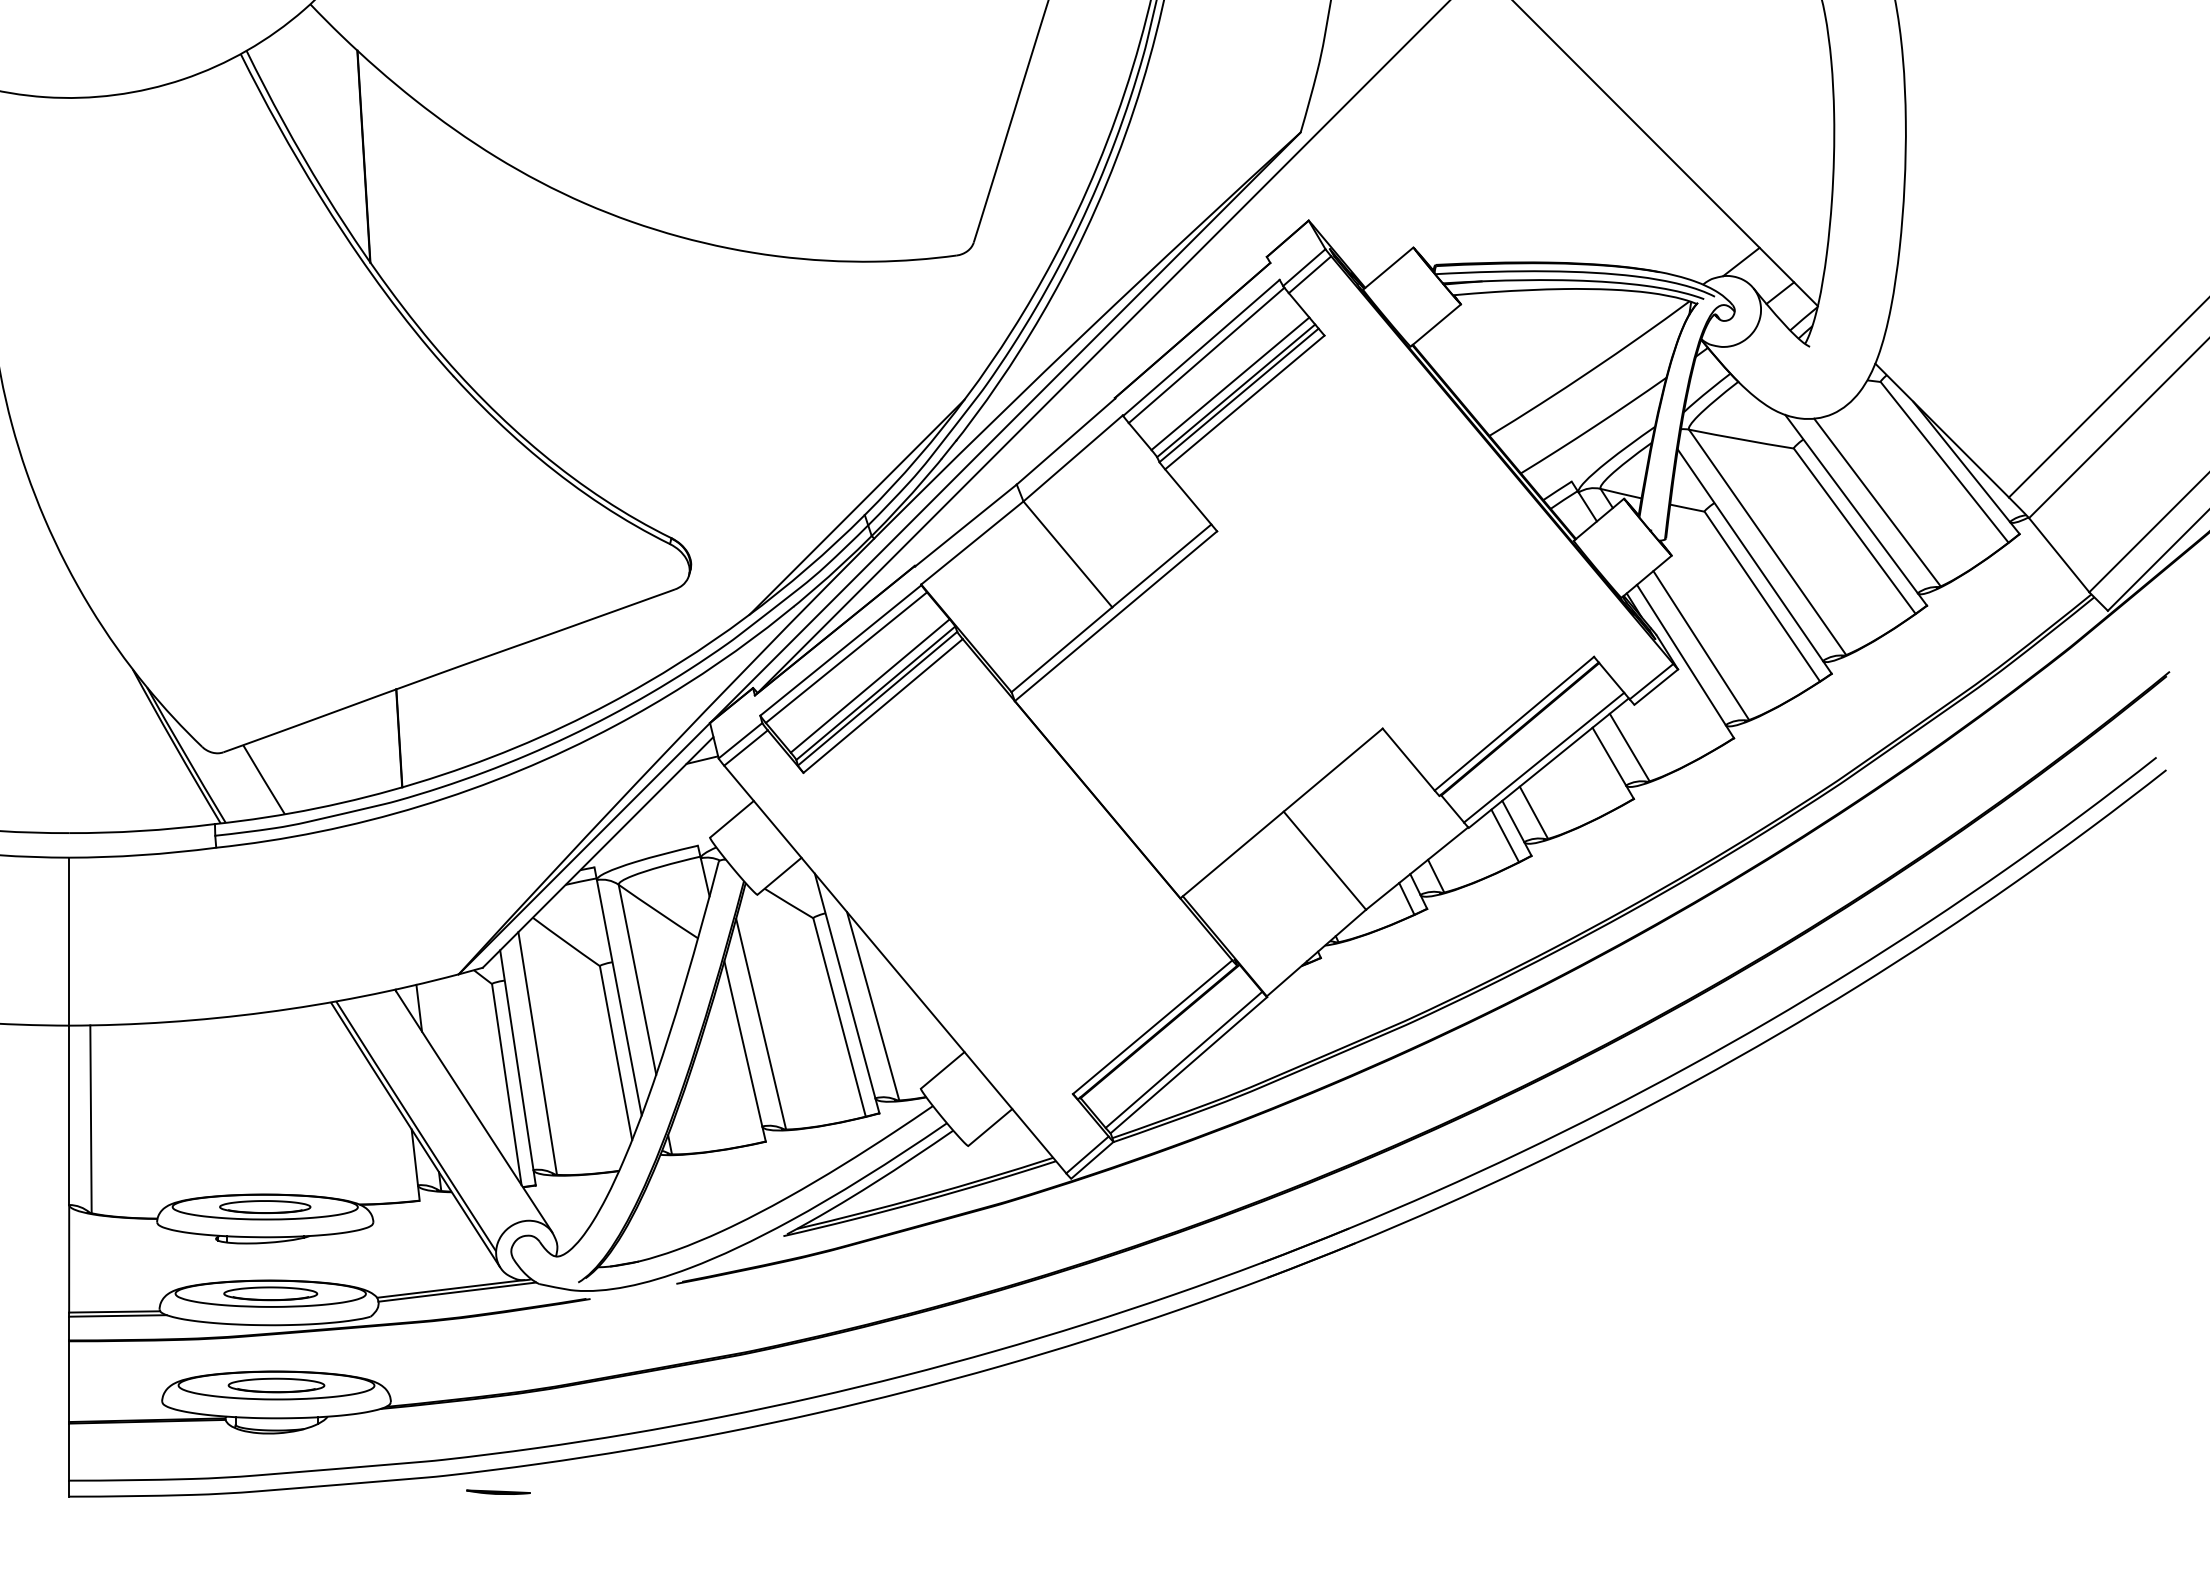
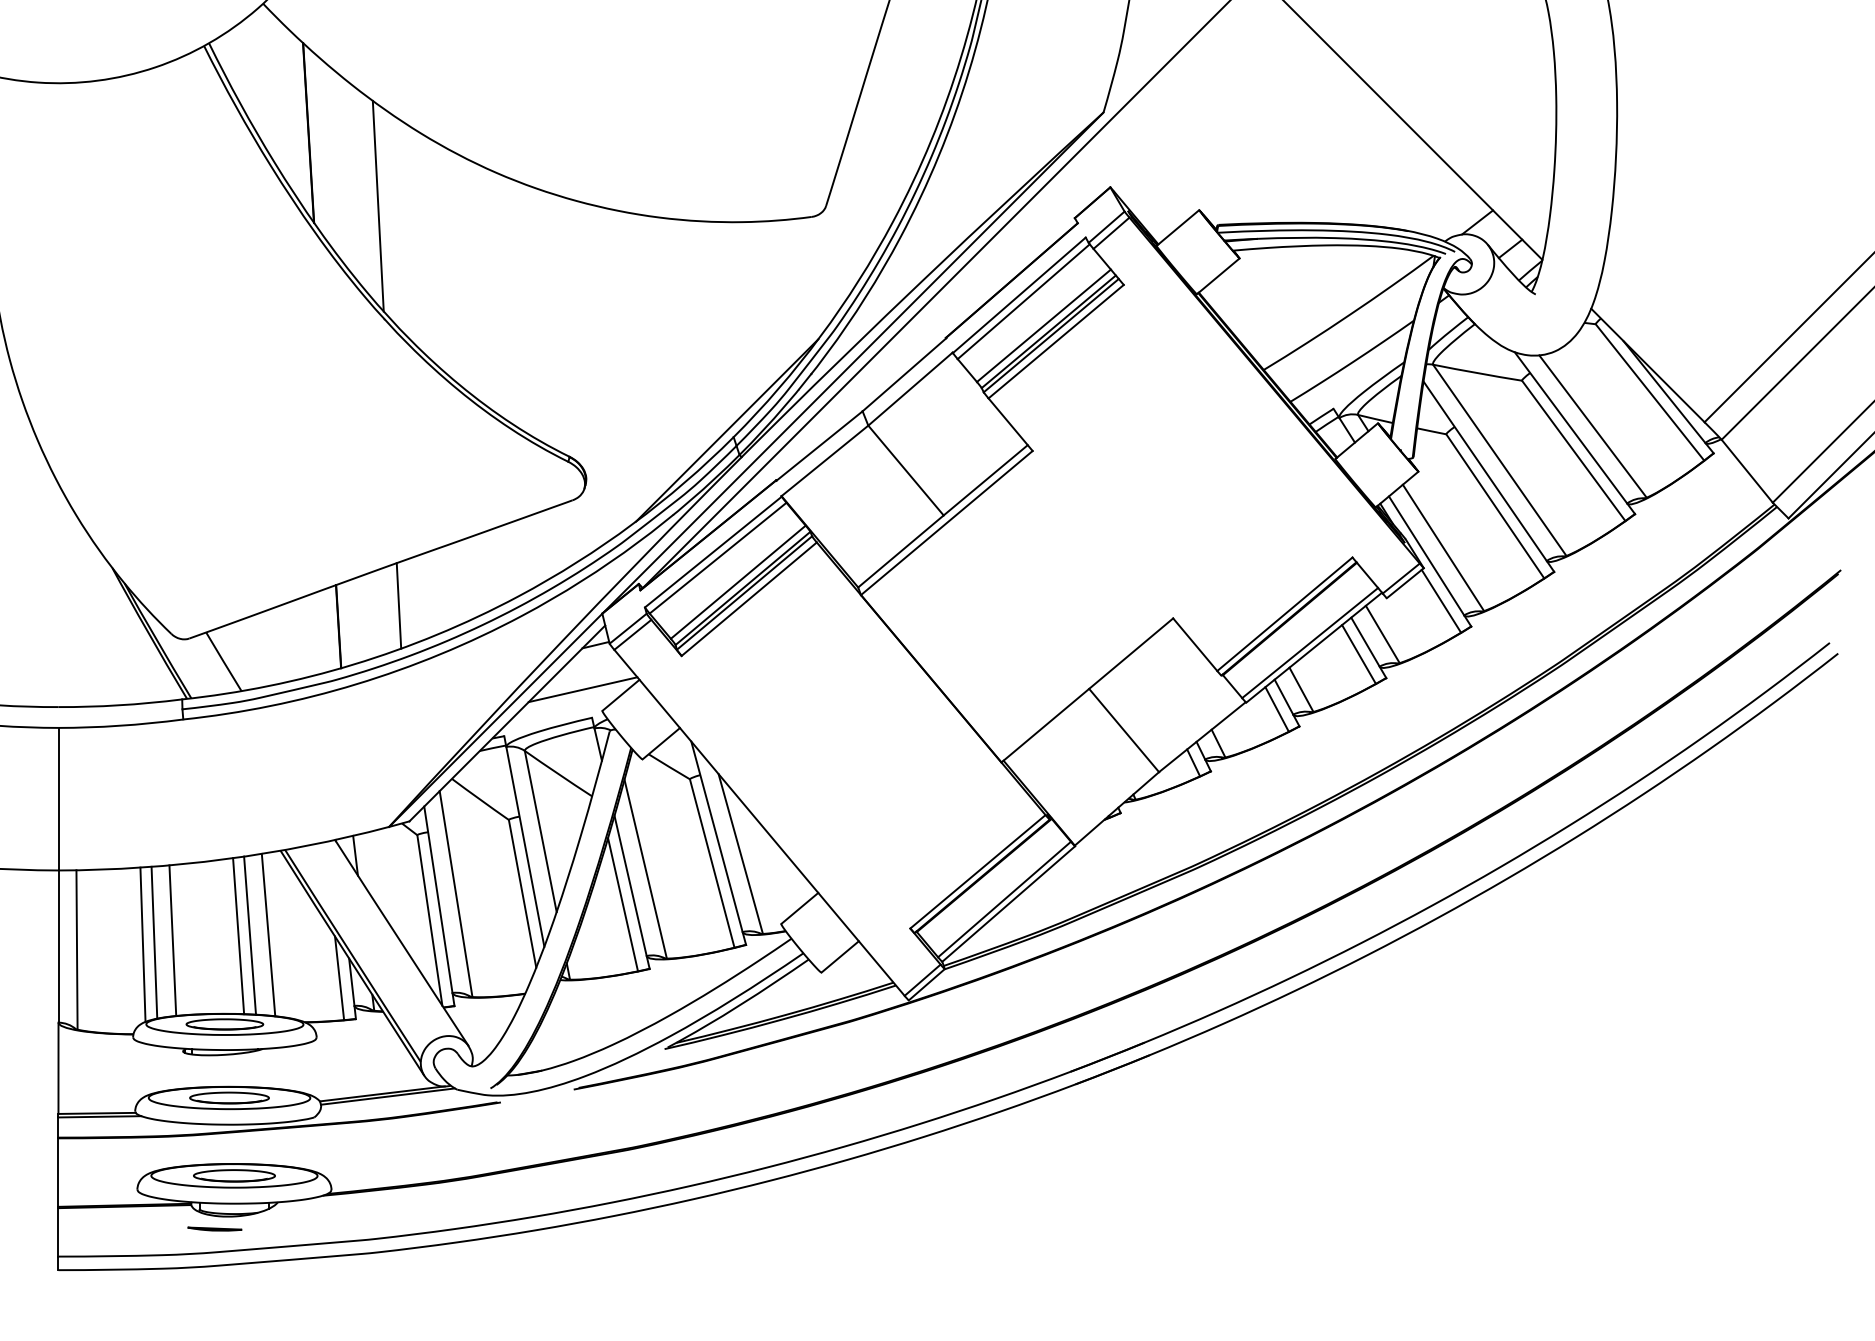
line: (445, 242) -> (377, 205), added
line: (1698, 708) -> (1441, 601), added
line: (470, 713) -> (399, 605), added
line: (1601, 770) -> (1358, 653), added
line: (687, 812) -> (583, 689), added
line: (734, 1065) -> (623, 904), added
line: (316, 1101) -> (268, 934), added
line: (294, 1102) -> (249, 935), added
line: (280, 1103) -> (237, 936), added
line: (203, 1108) -> (172, 940), added
line: (181, 1110) -> (153, 942), added
line: (168, 1113) -> (142, 945), added
line: (400, 1152) -> (339, 978), added
part: (498, 1491) -> (214, 1228), moved

